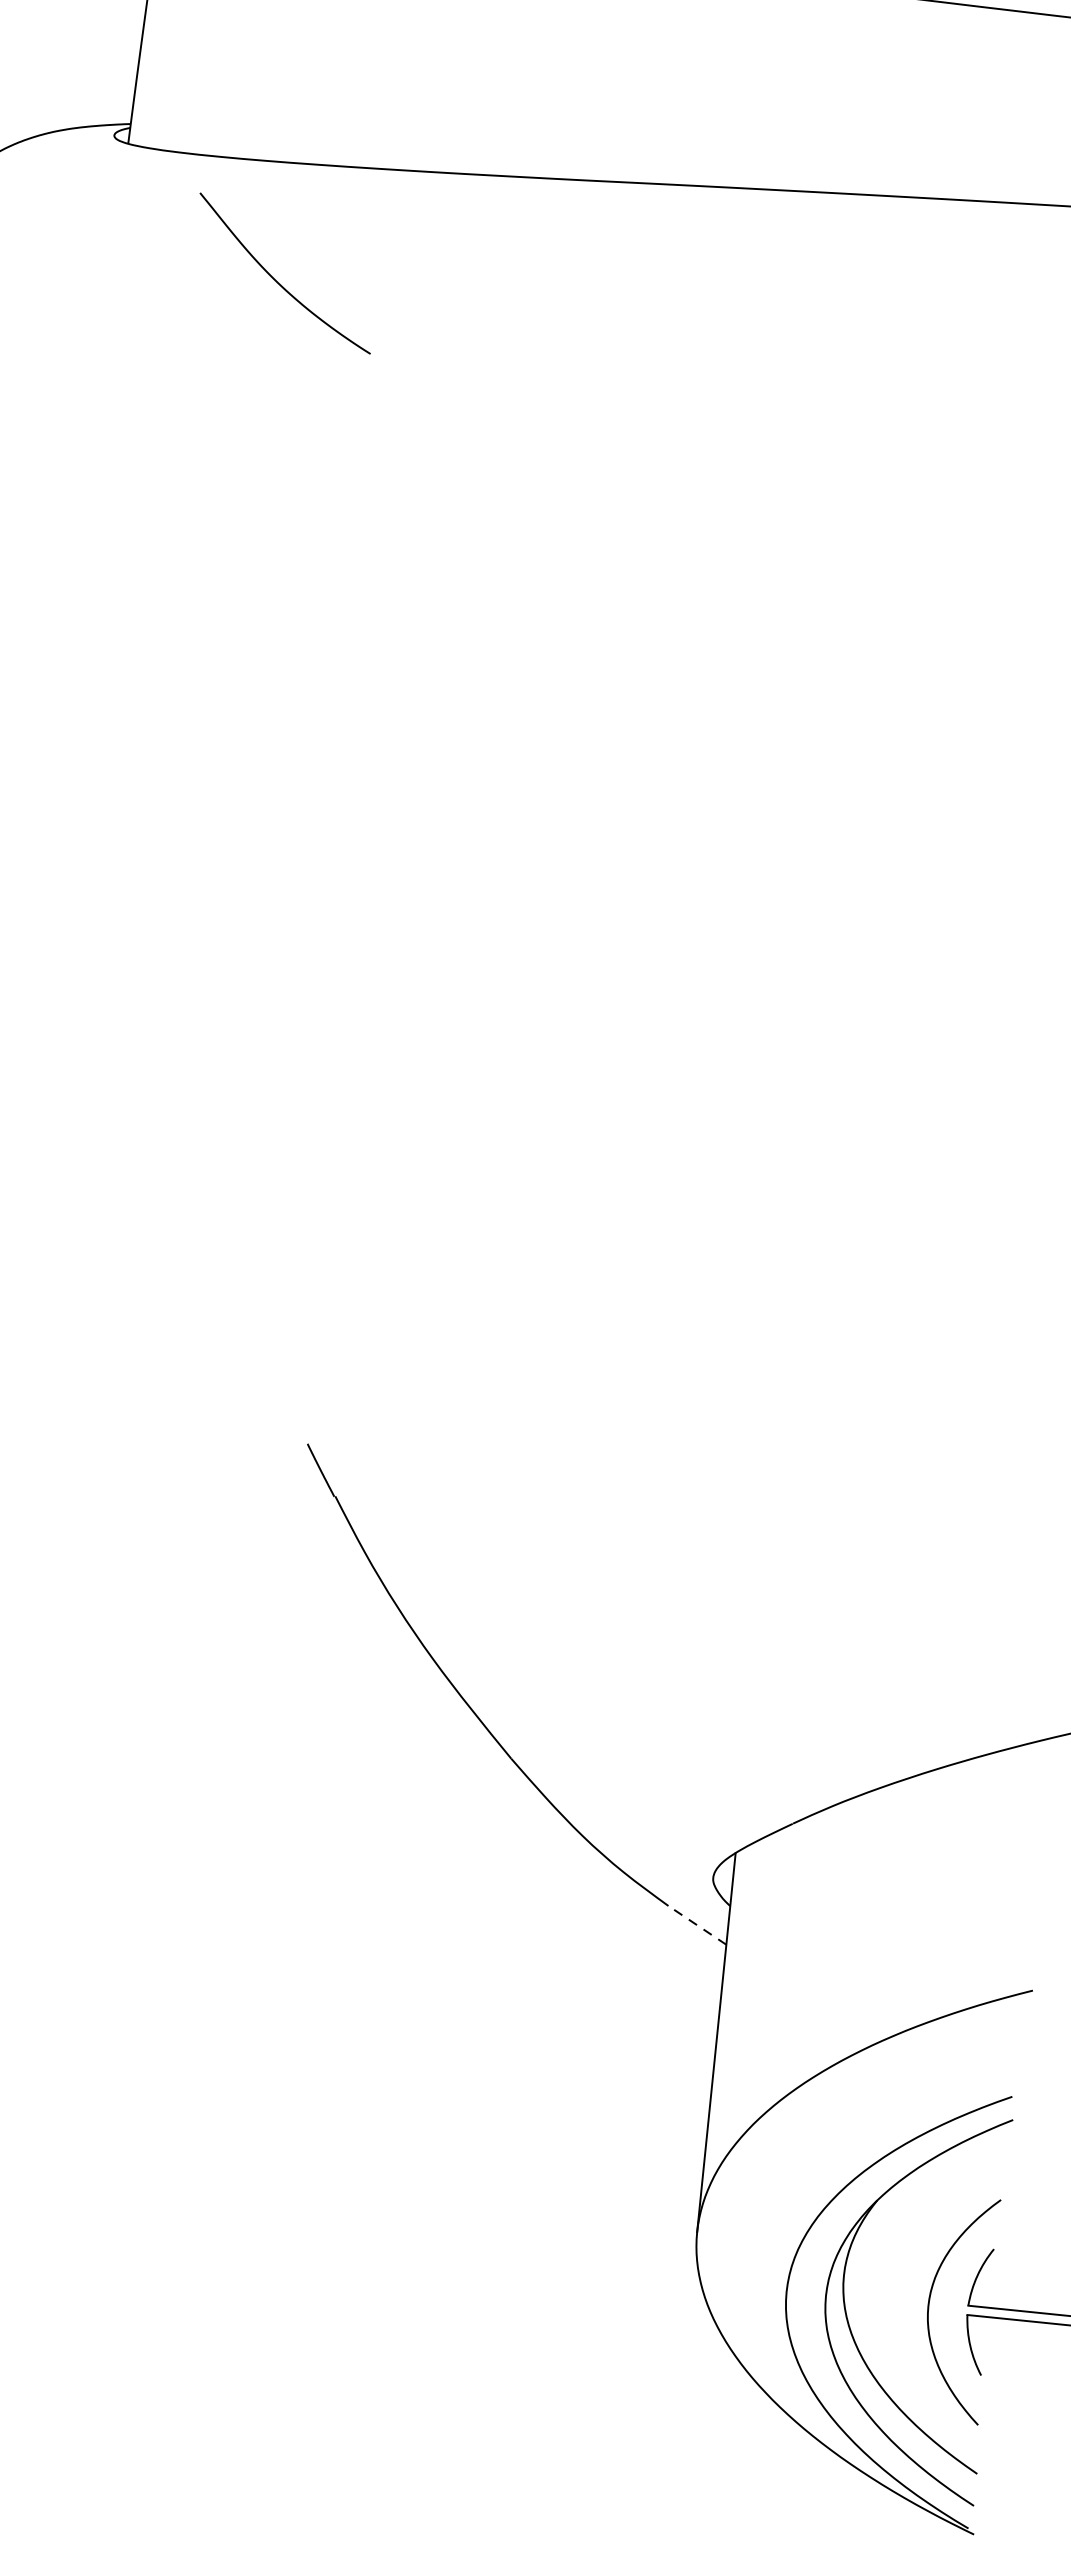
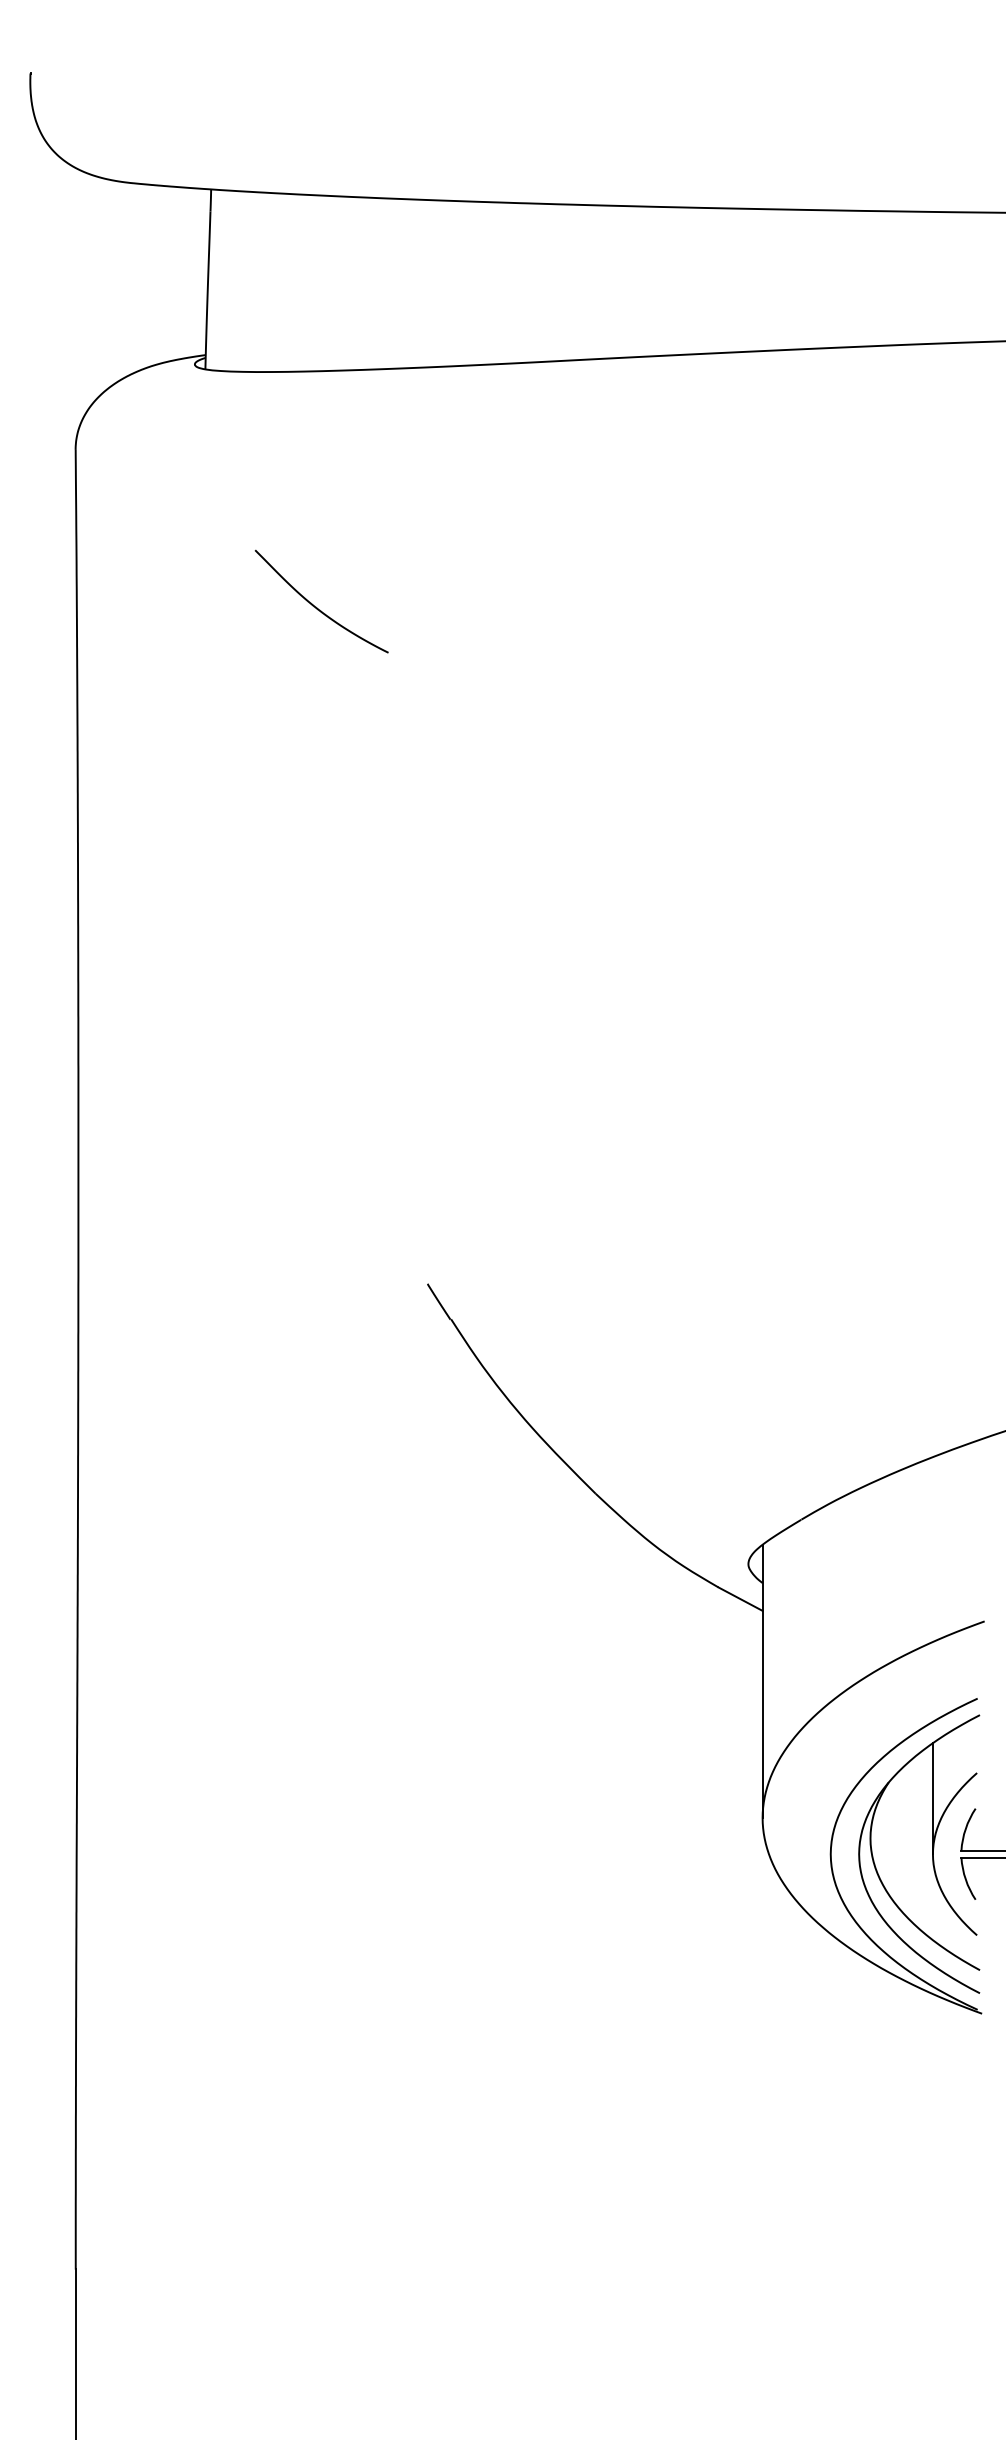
curve: (277, 279) -> (316, 606), moved
line: (697, 1925) -> (740, 1599), dashed -> solid
line: (935, 2228) -> (932, 1798), added

